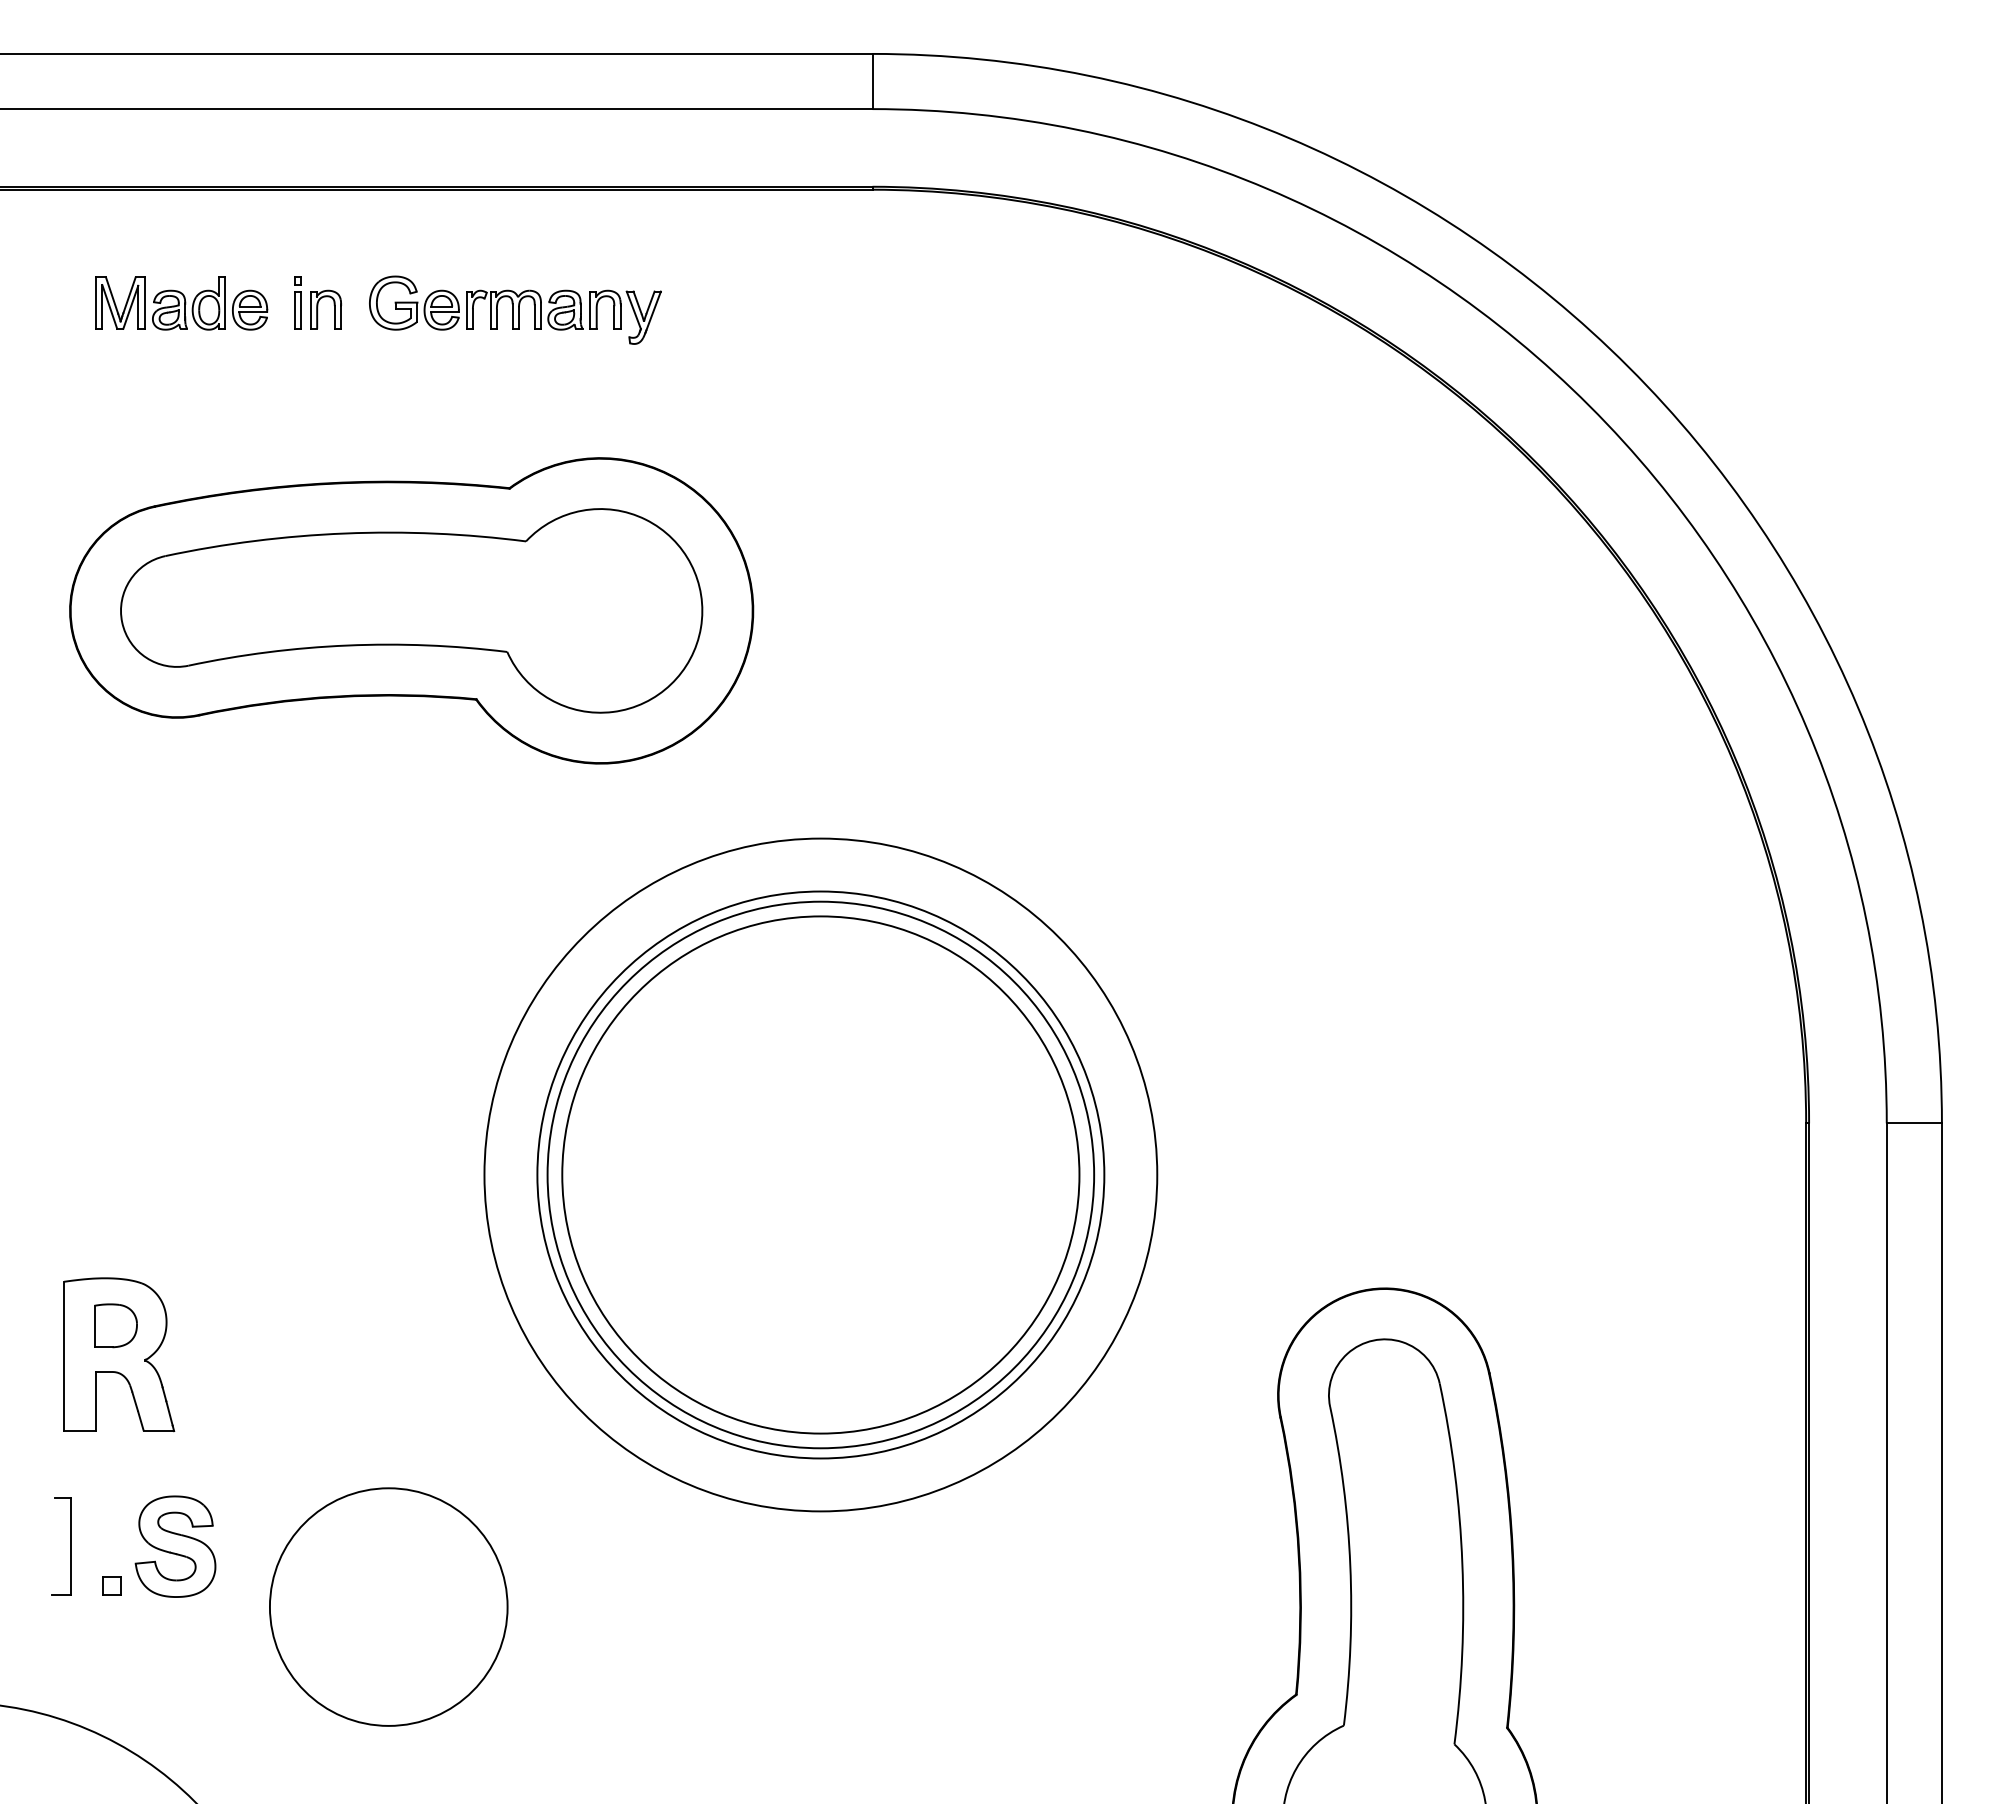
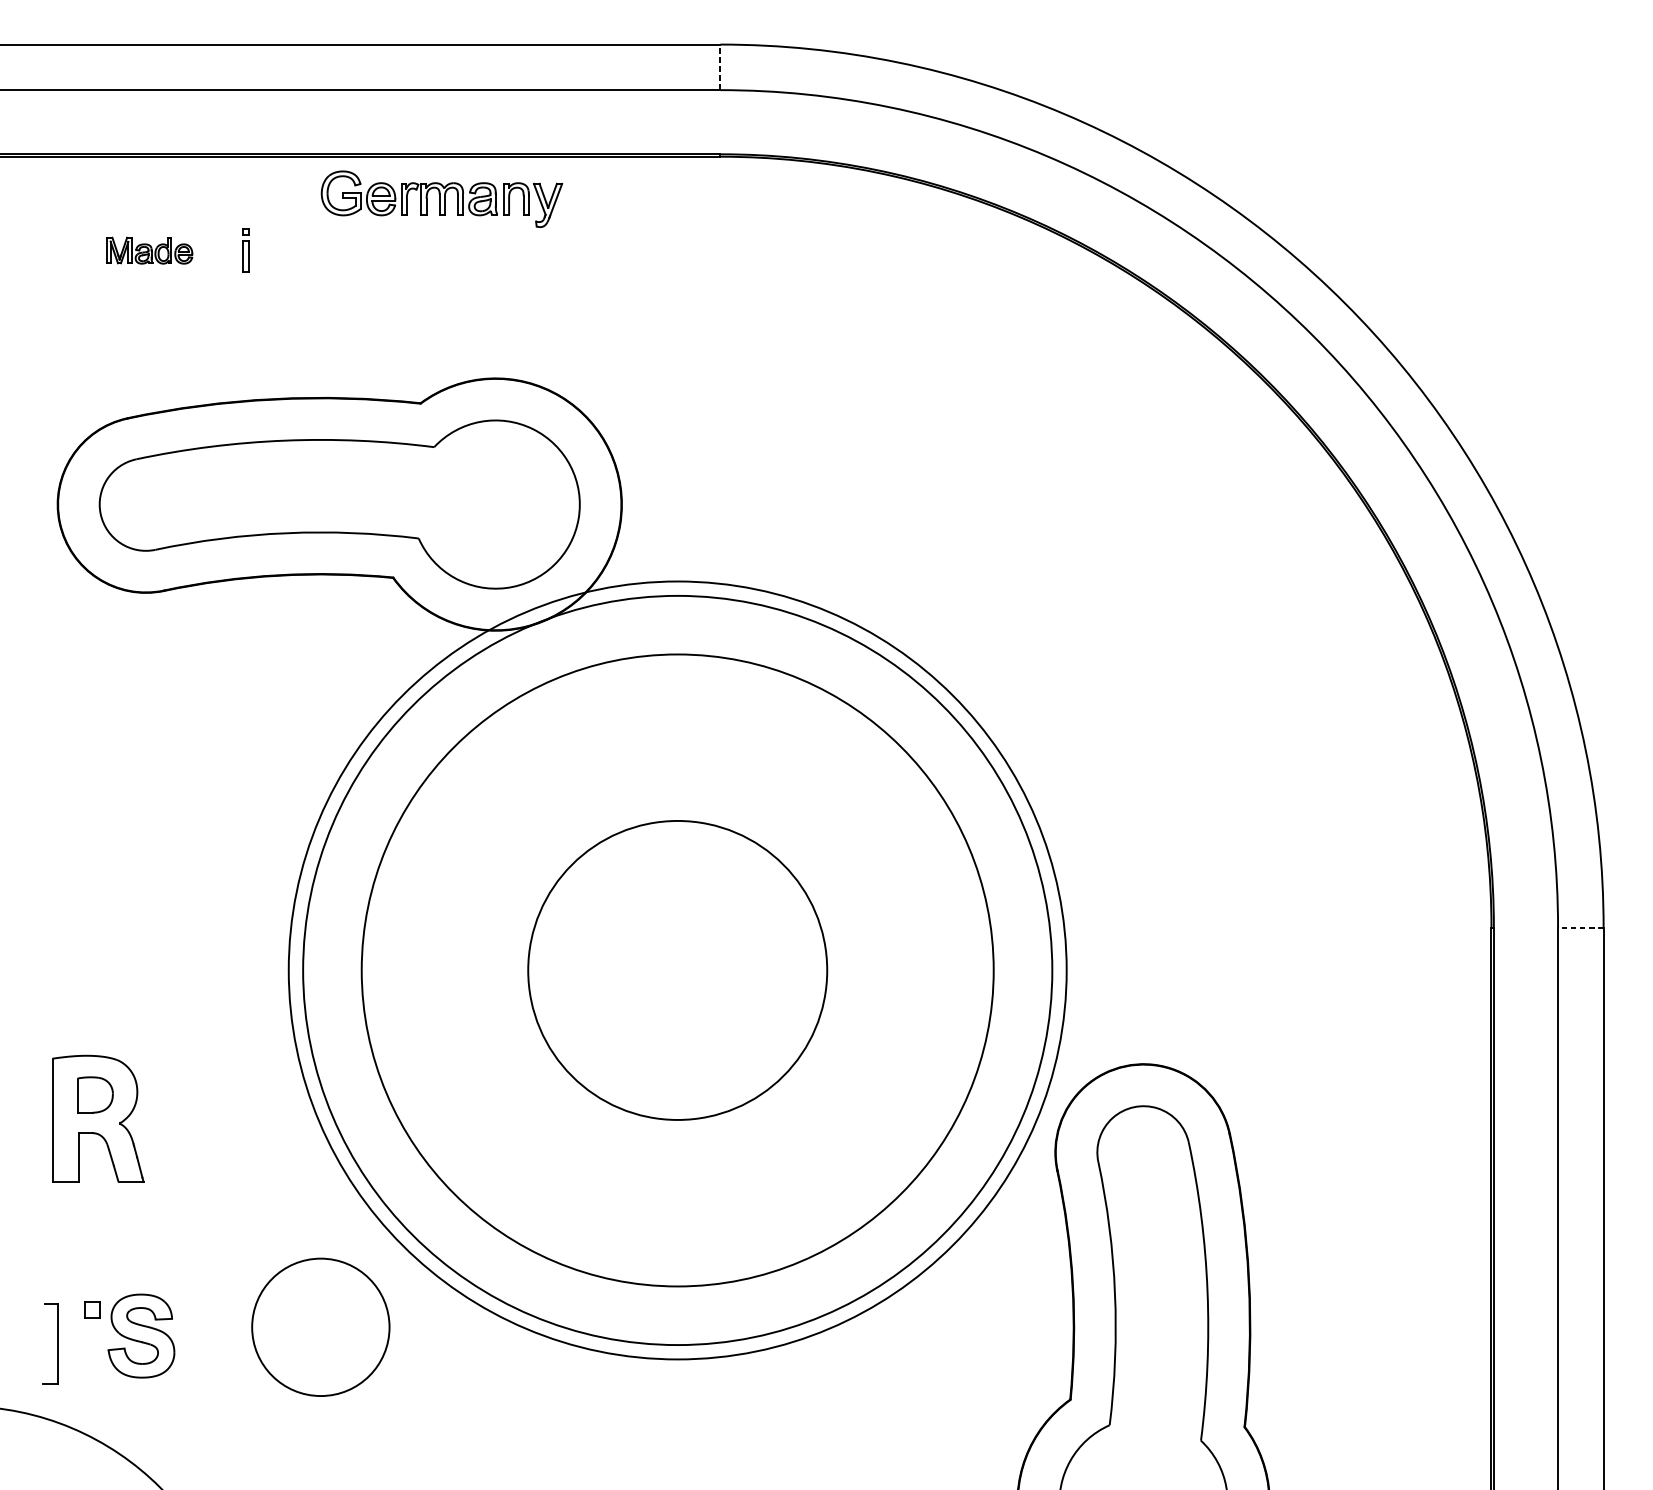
line: (872, 81) -> (720, 67), solid -> dashed
part: (181, 303) -> (149, 250), size x0.6
part: (318, 309) -> (262, 255), removed
part: (515, 309) -> (442, 198), moved
line: (1914, 1123) -> (1580, 927), solid -> dashed
circle: (820, 1174) -> (677, 970), size x0.7
circle: (820, 1174) -> (677, 970), size x1.4
circle: (820, 1174) -> (677, 970), size x1.4
circle: (820, 1174) -> (677, 970), size x1.6
part: (70, 1546) -> (58, 1344), moved
part: (175, 1546) -> (141, 1335), moved
circle: (388, 1606) -> (320, 1326), size x0.7

